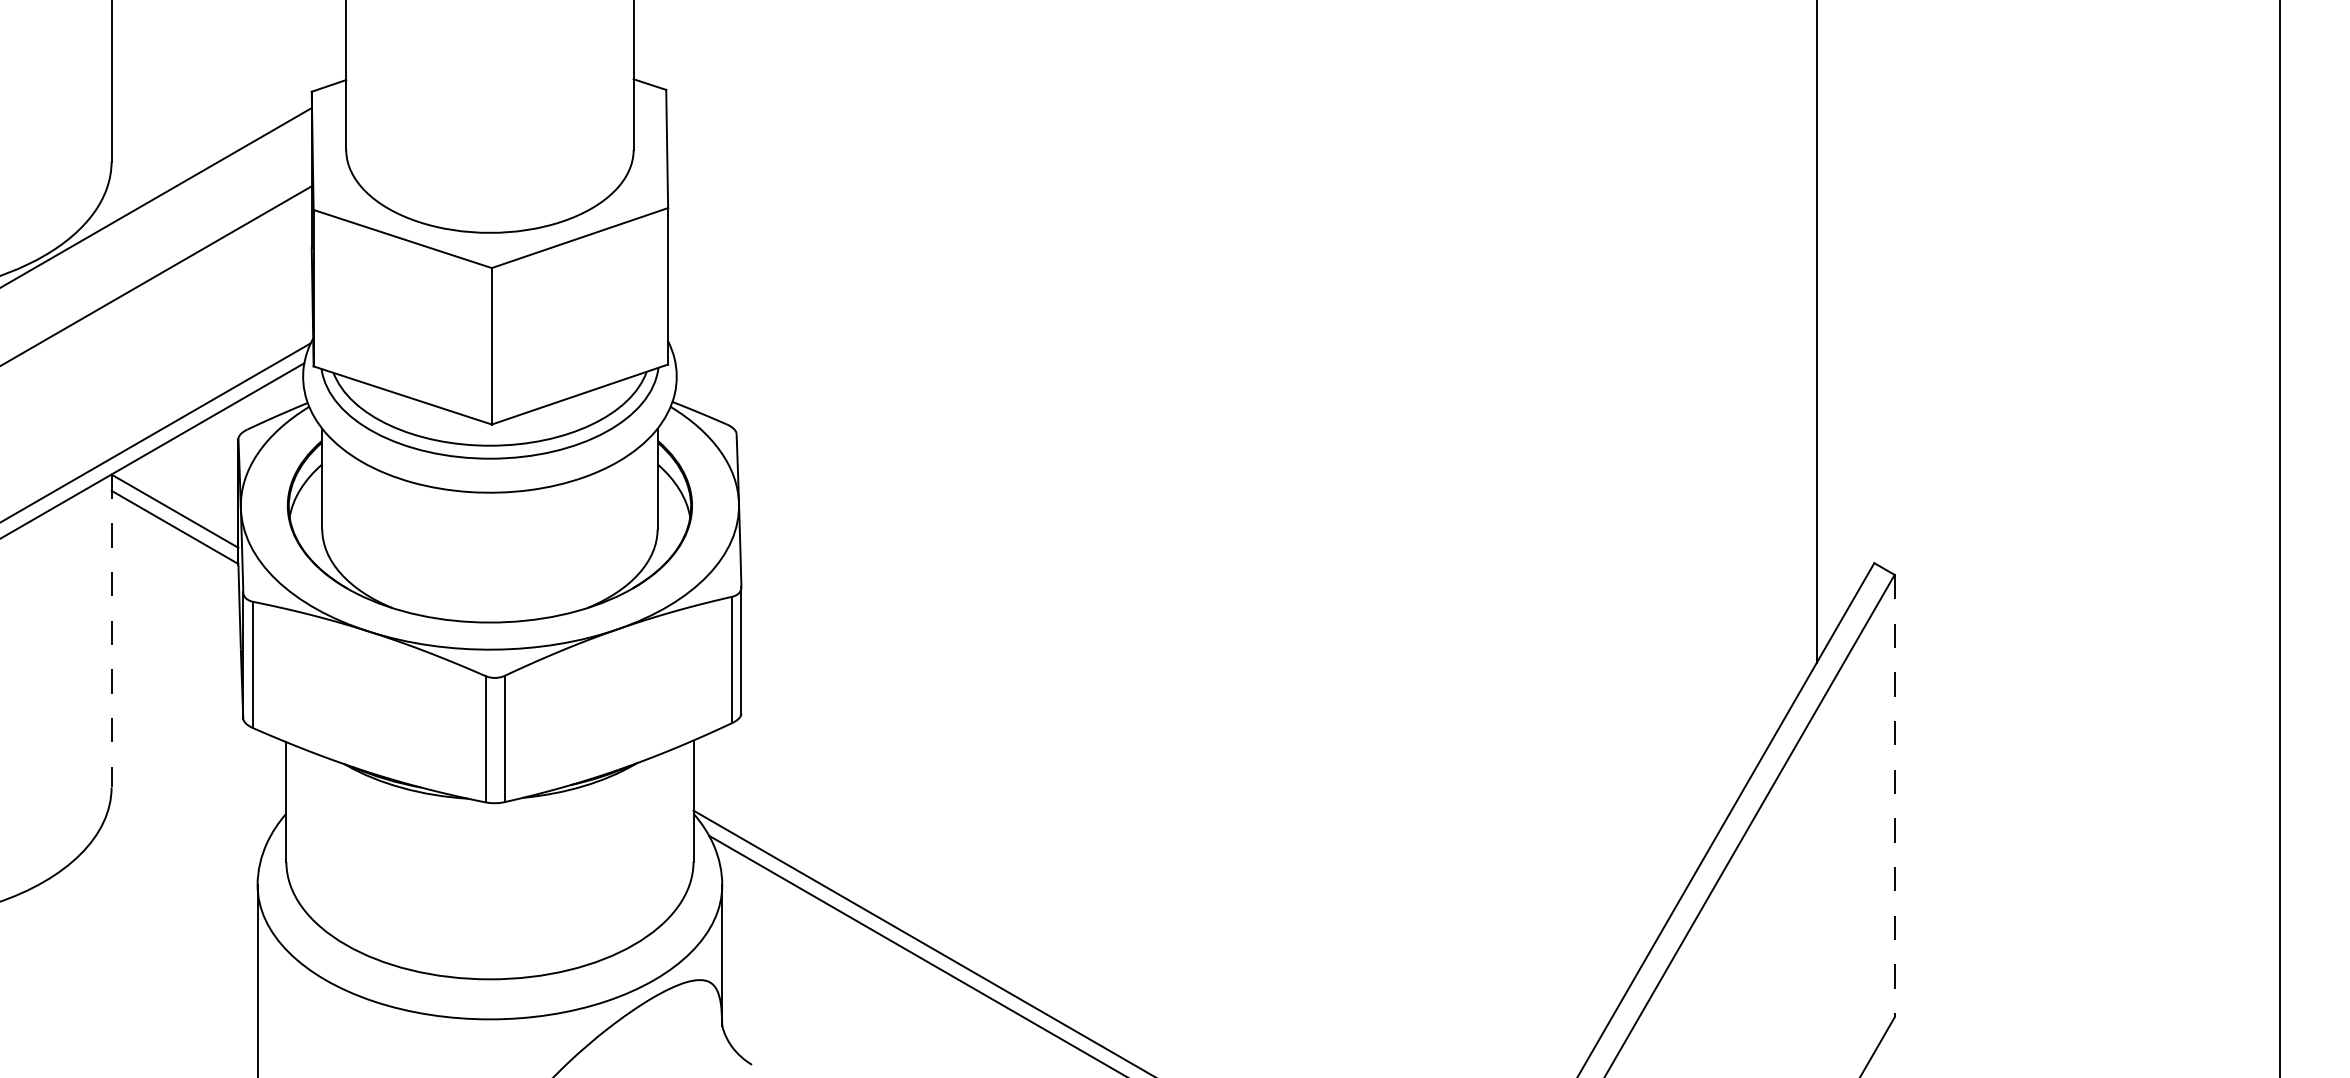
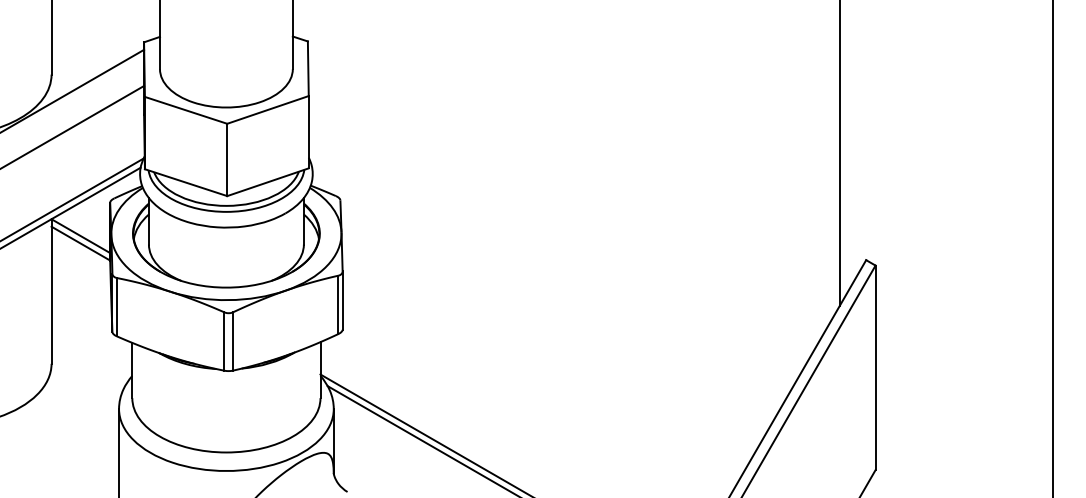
line: (111, 633) -> (51, 292), dashed -> solid
line: (1894, 797) -> (875, 368), dashed -> solid

